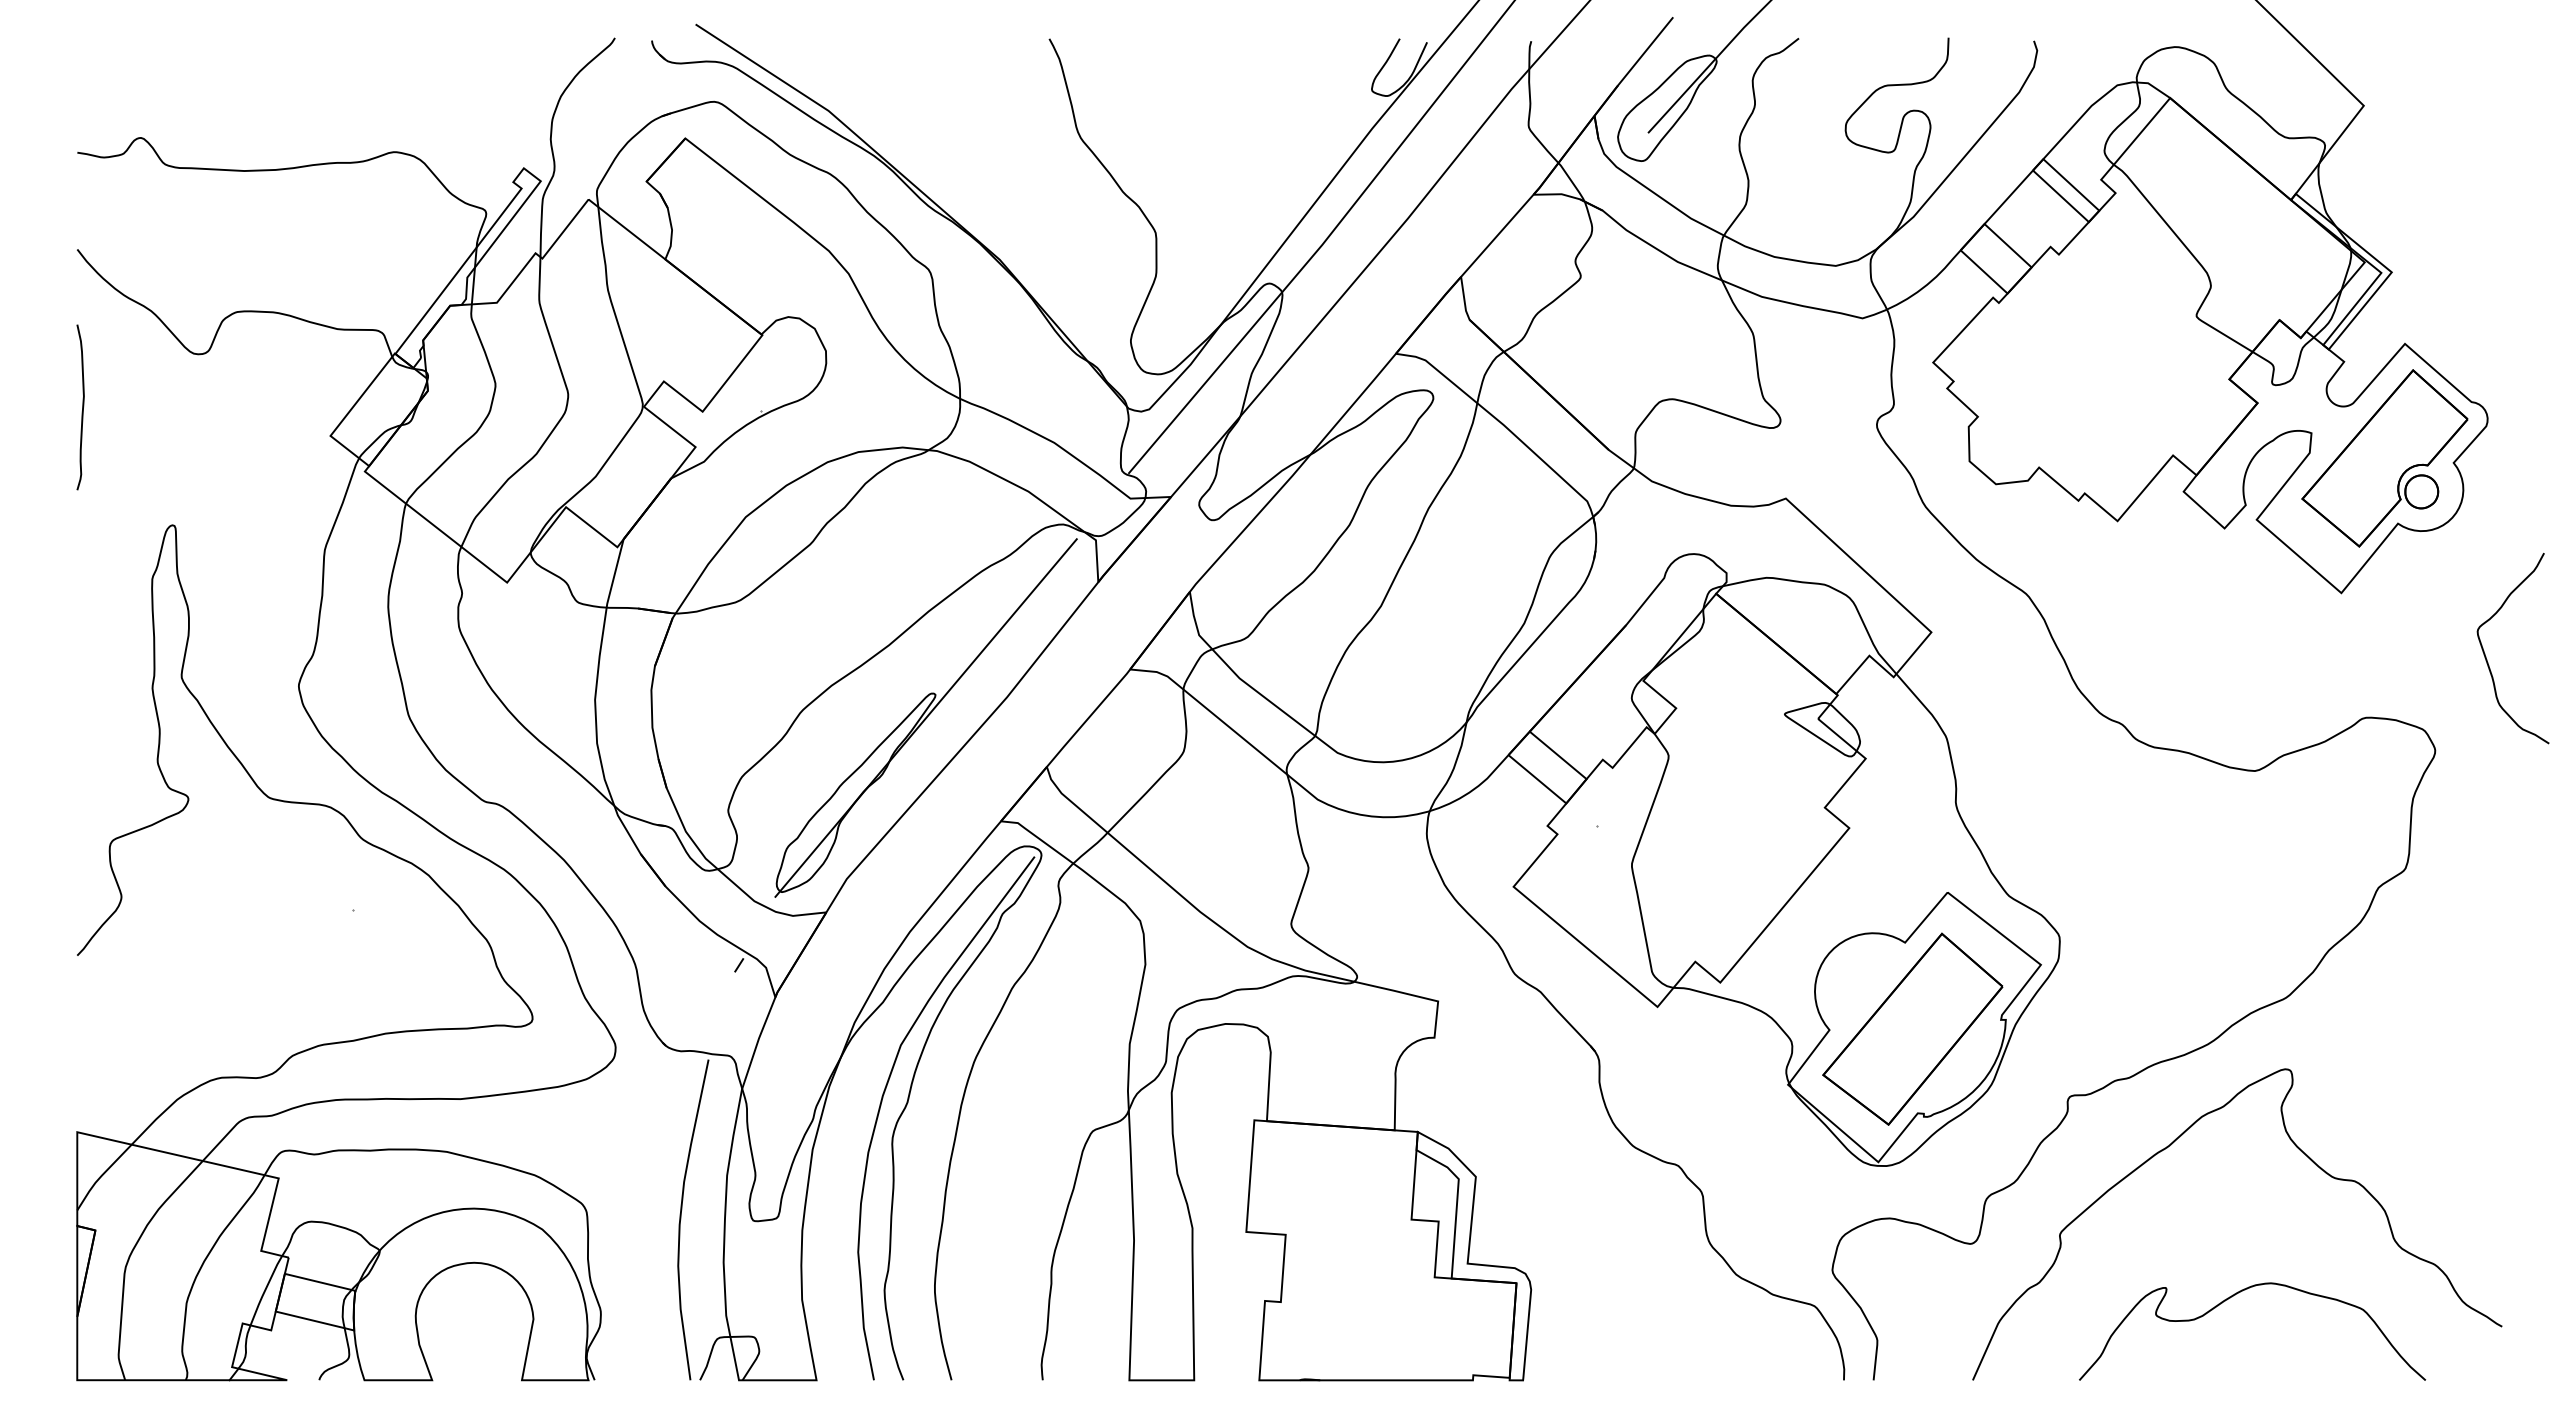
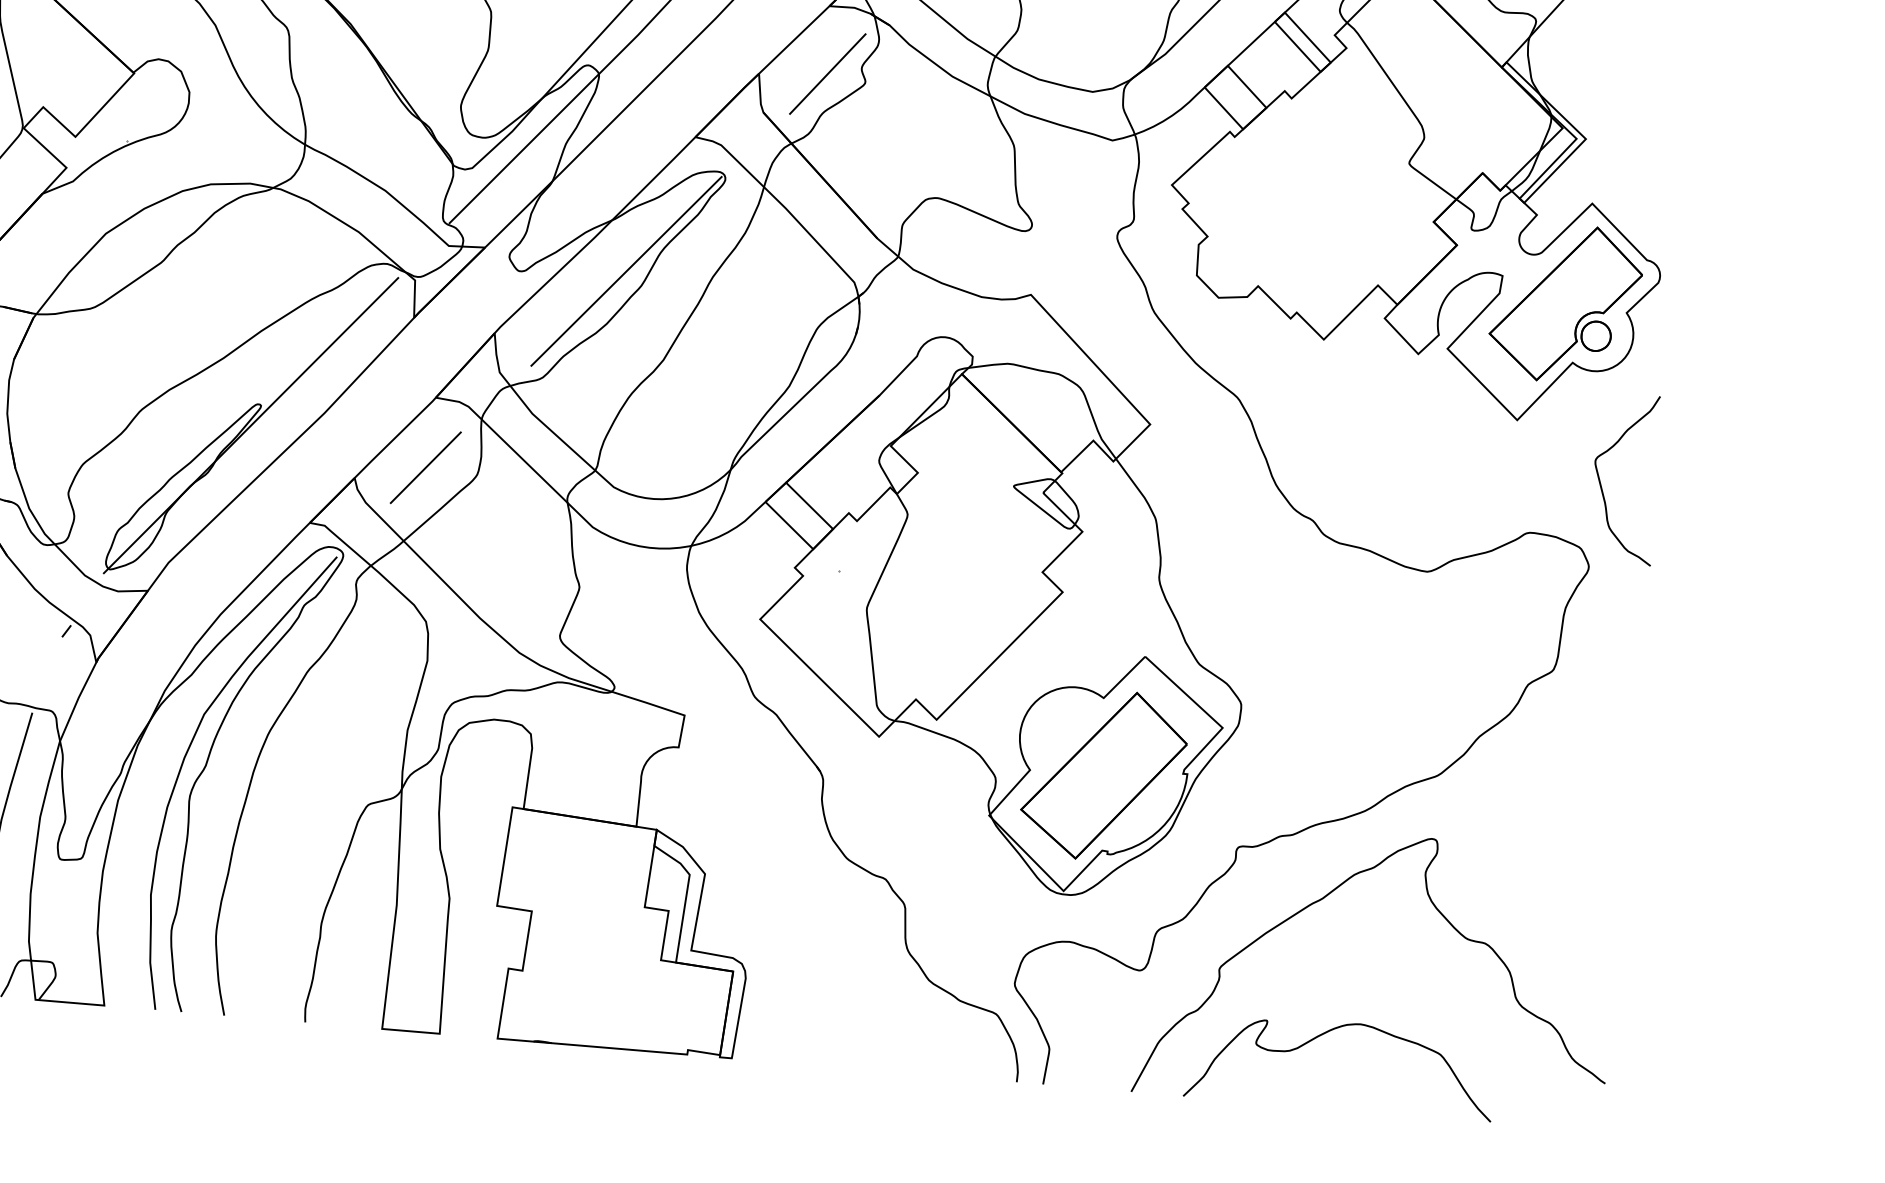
line: (1537, 270) -> (827, 73), added
line: (1331, 509) -> (626, 270), added
curve: (2486, 656) -> (1601, 483), moved
line: (1125, 748) -> (425, 467), added
curve: (2232, 1297) -> (1325, 1034), moved

